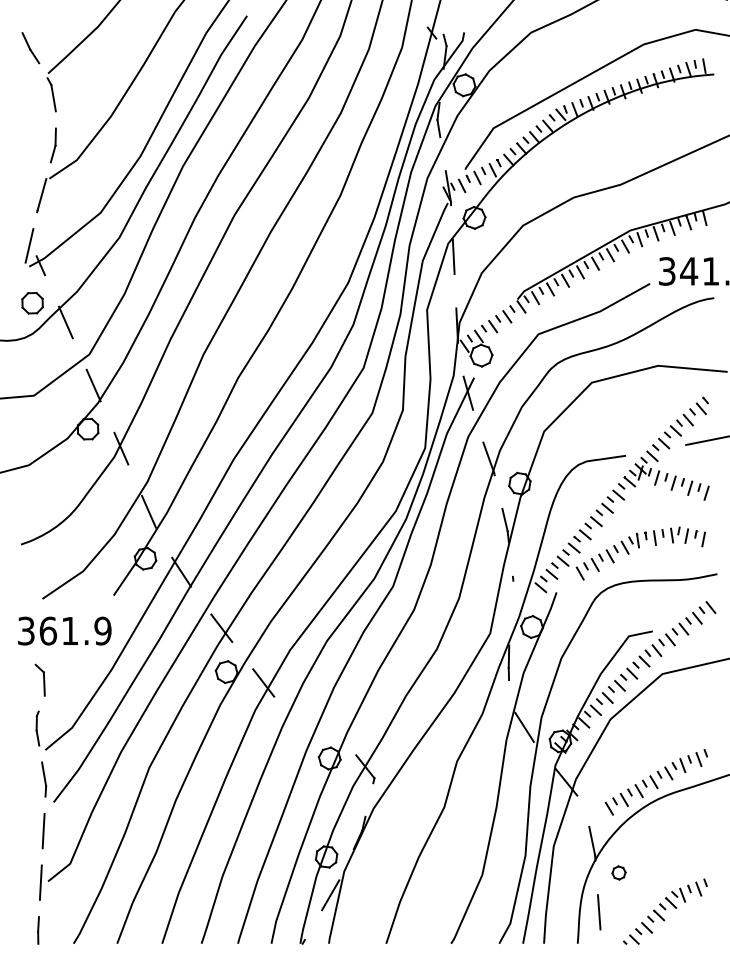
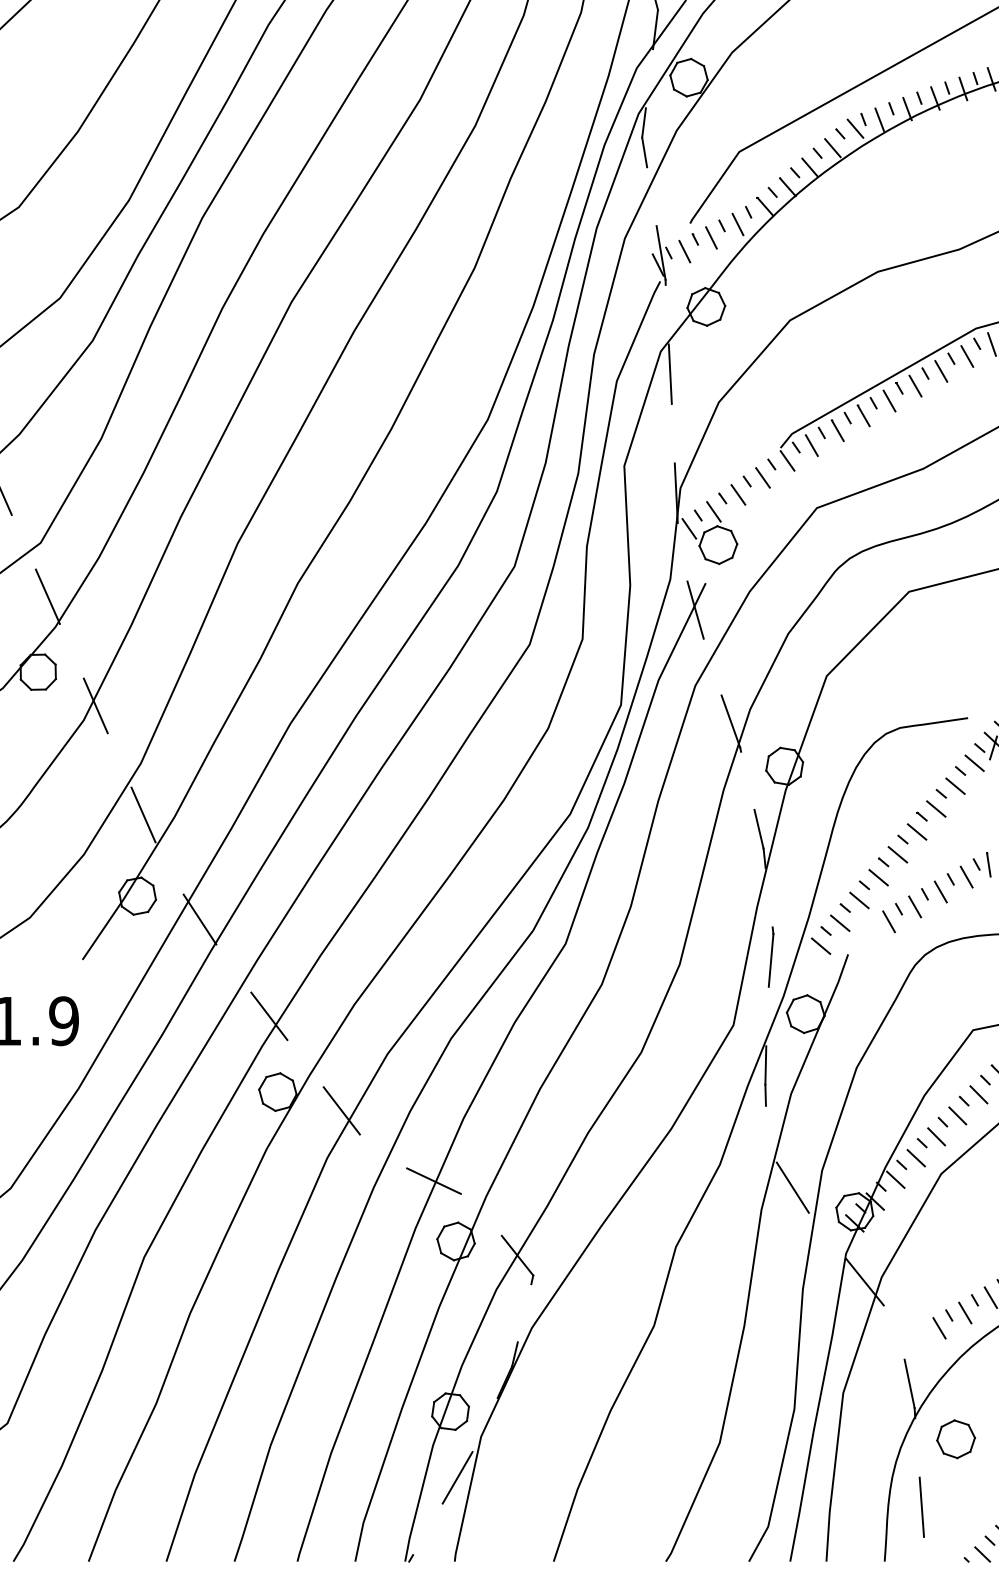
line: (511, 595) -> (770, 959), added
line: (316, 723) -> (433, 1180), added
part: (618, 872) -> (955, 1438), size x1.67

